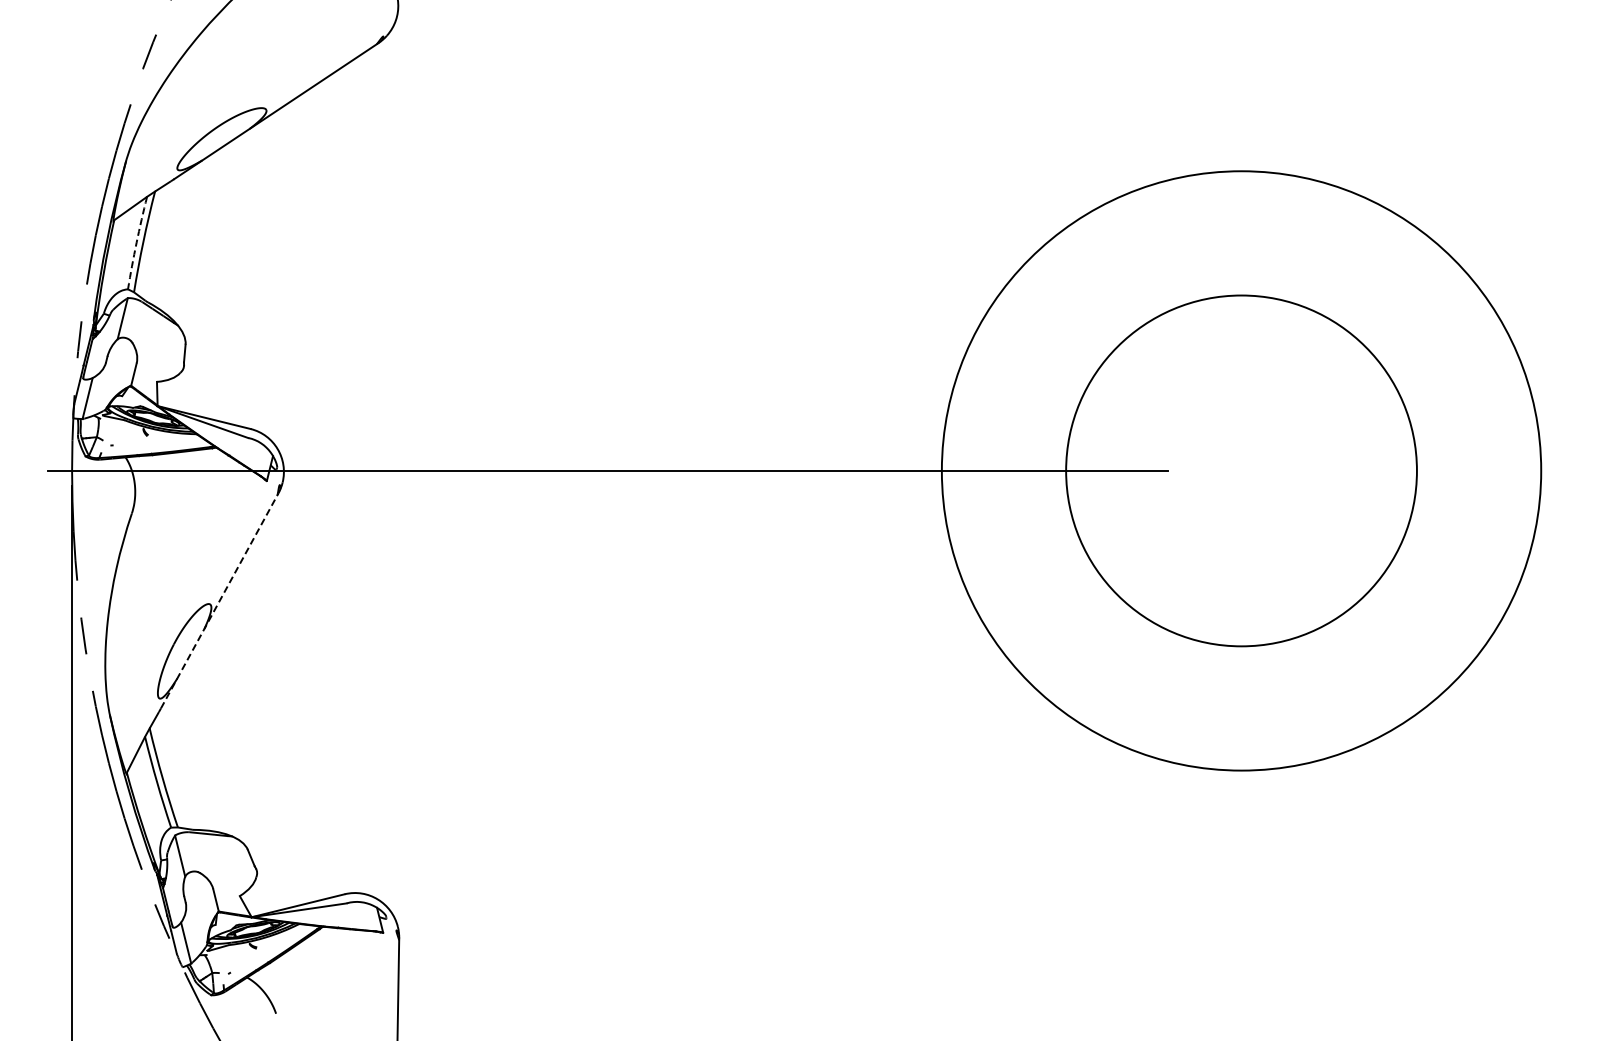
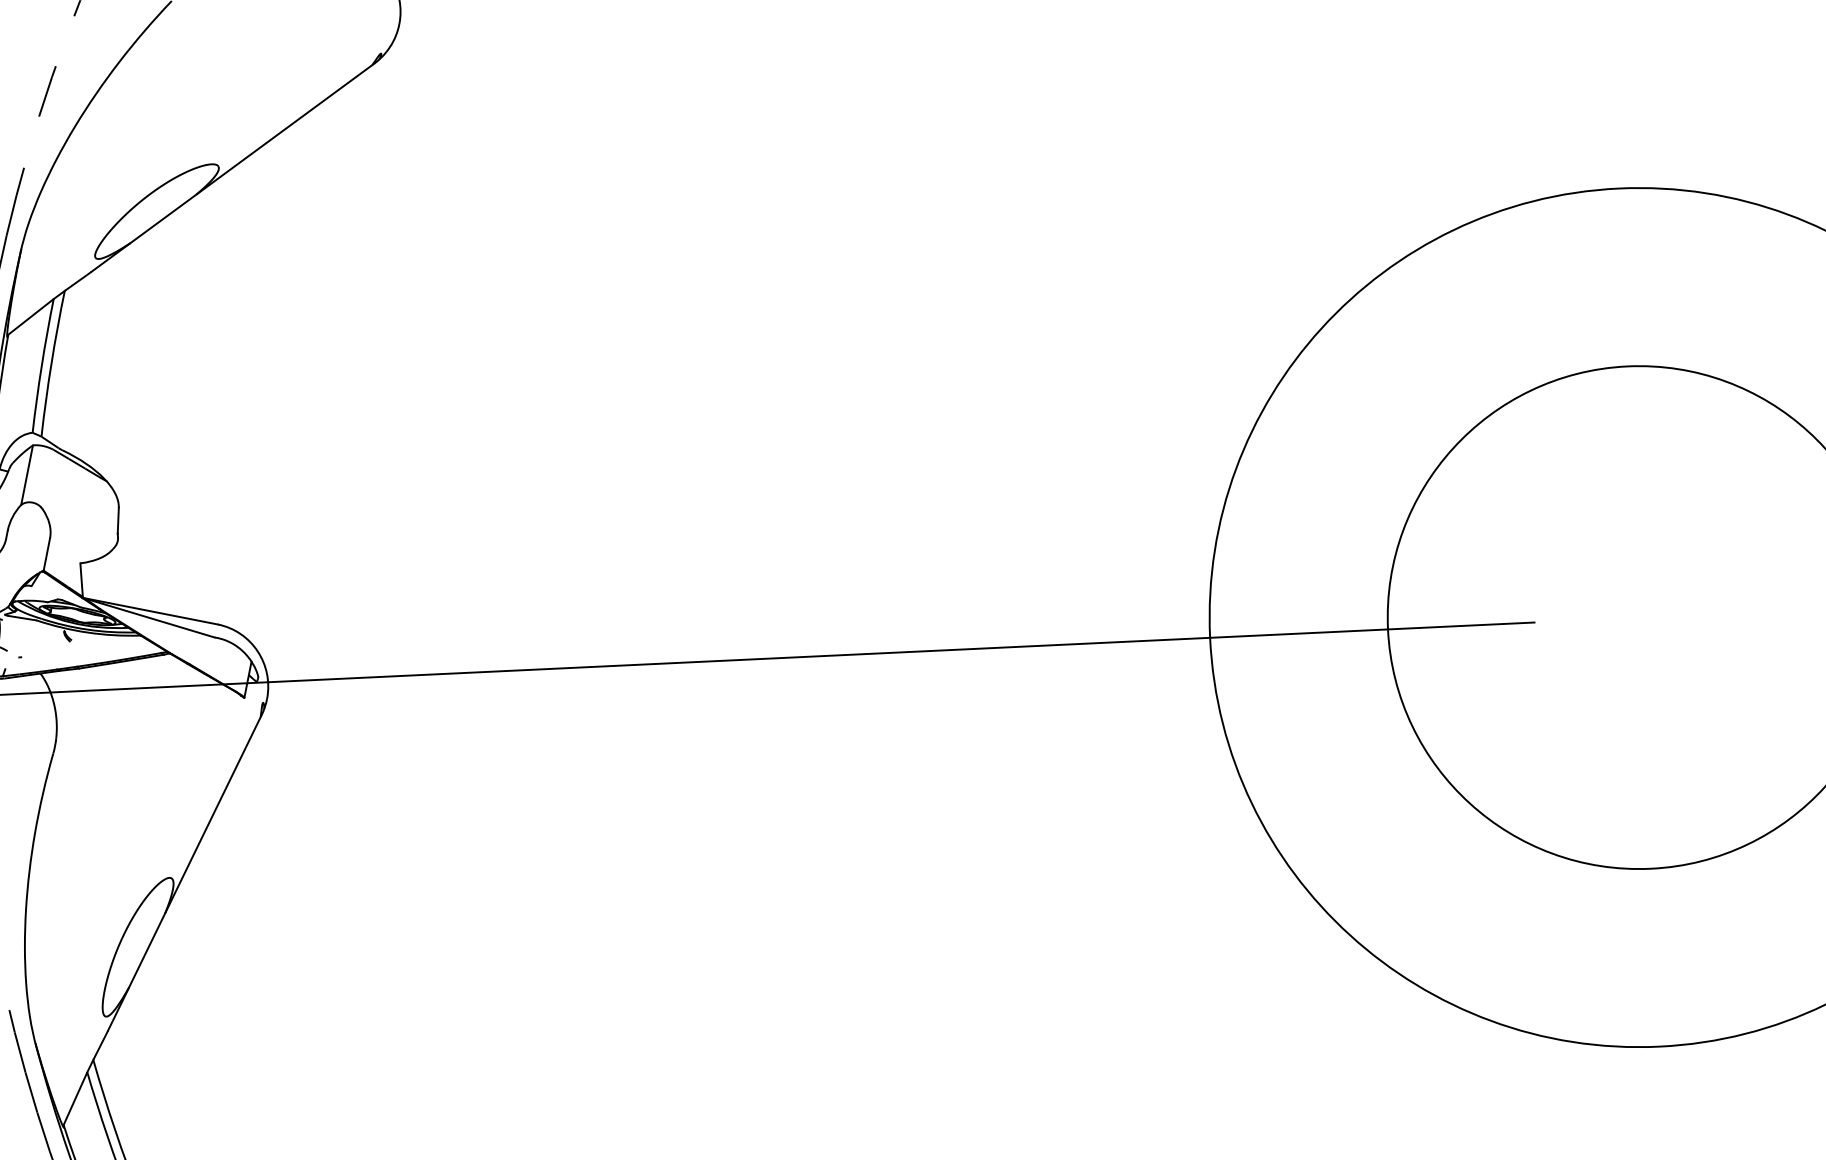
arc: (136, 242) -> (41, 365), dashed -> solid
line: (219, 600) -> (184, 872), dashed -> solid

